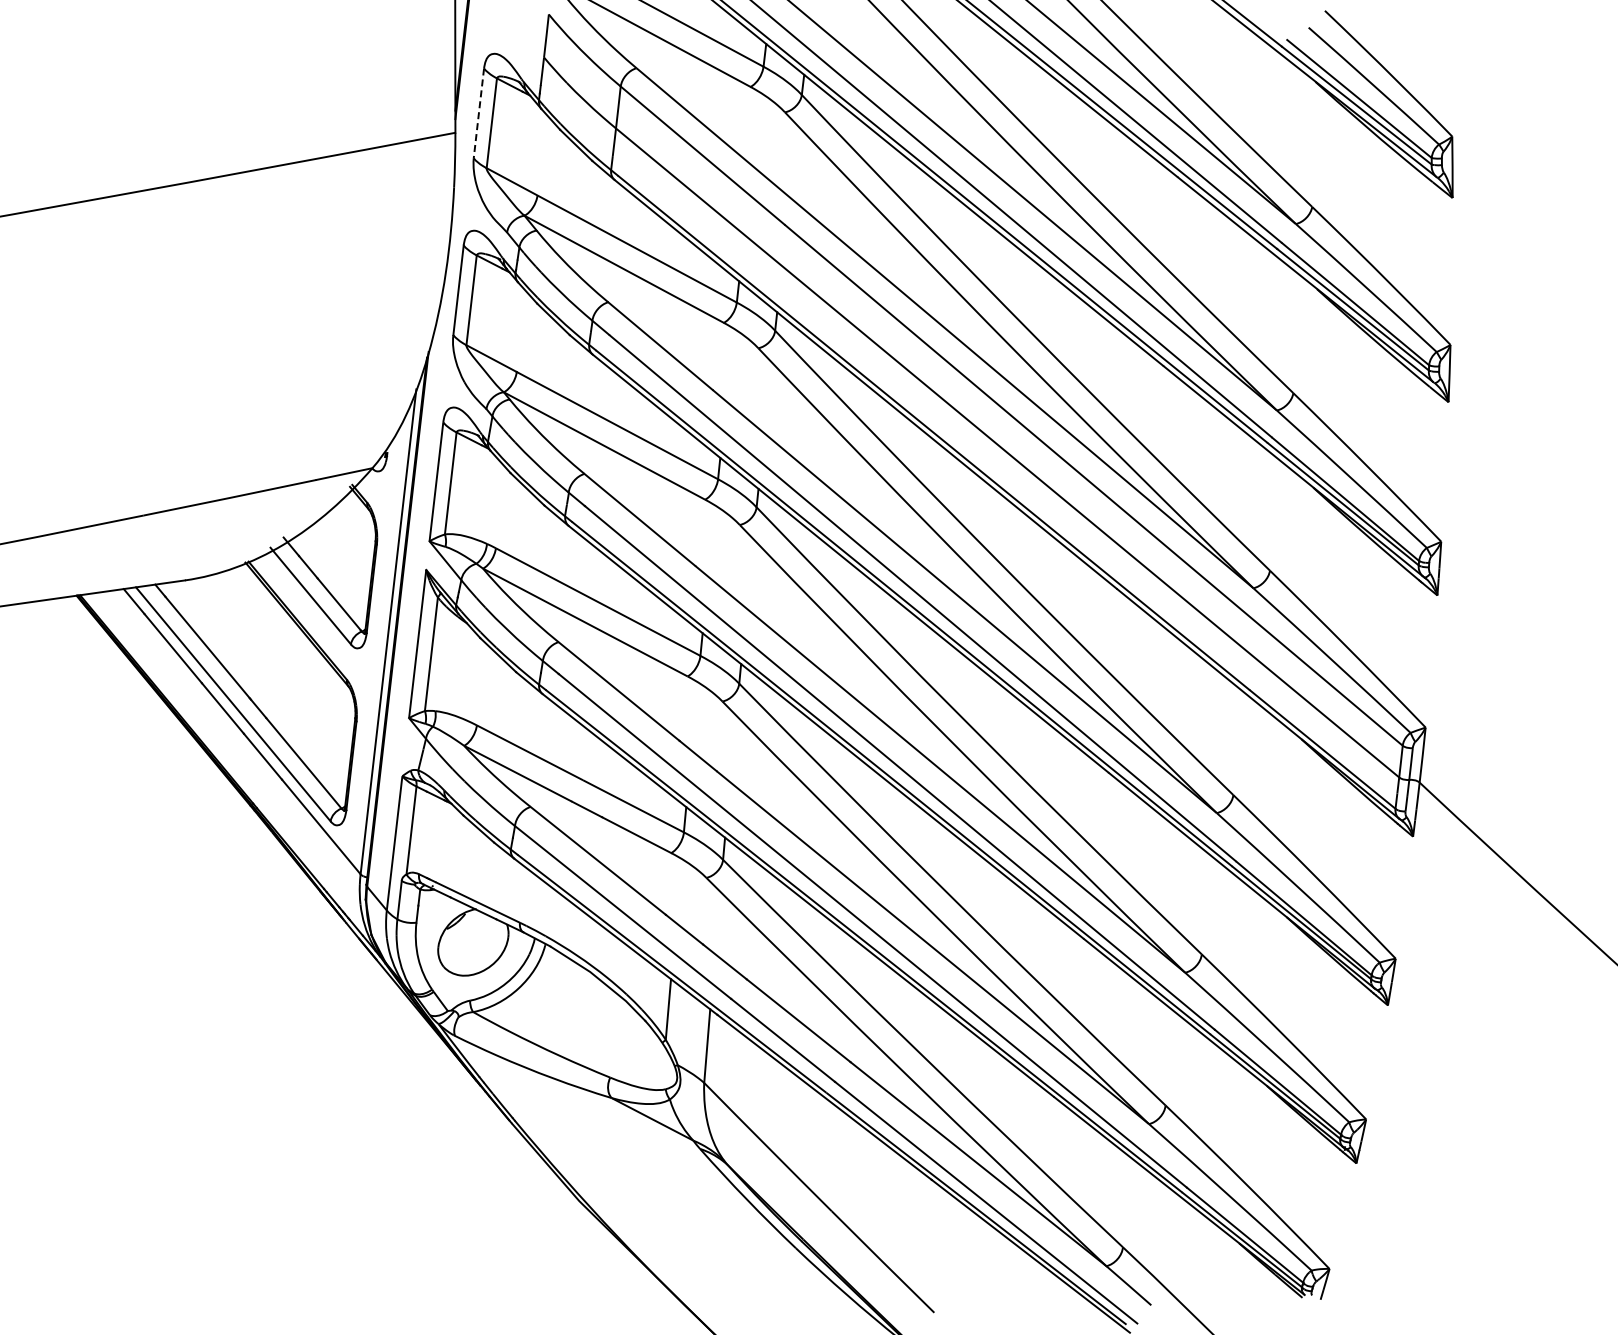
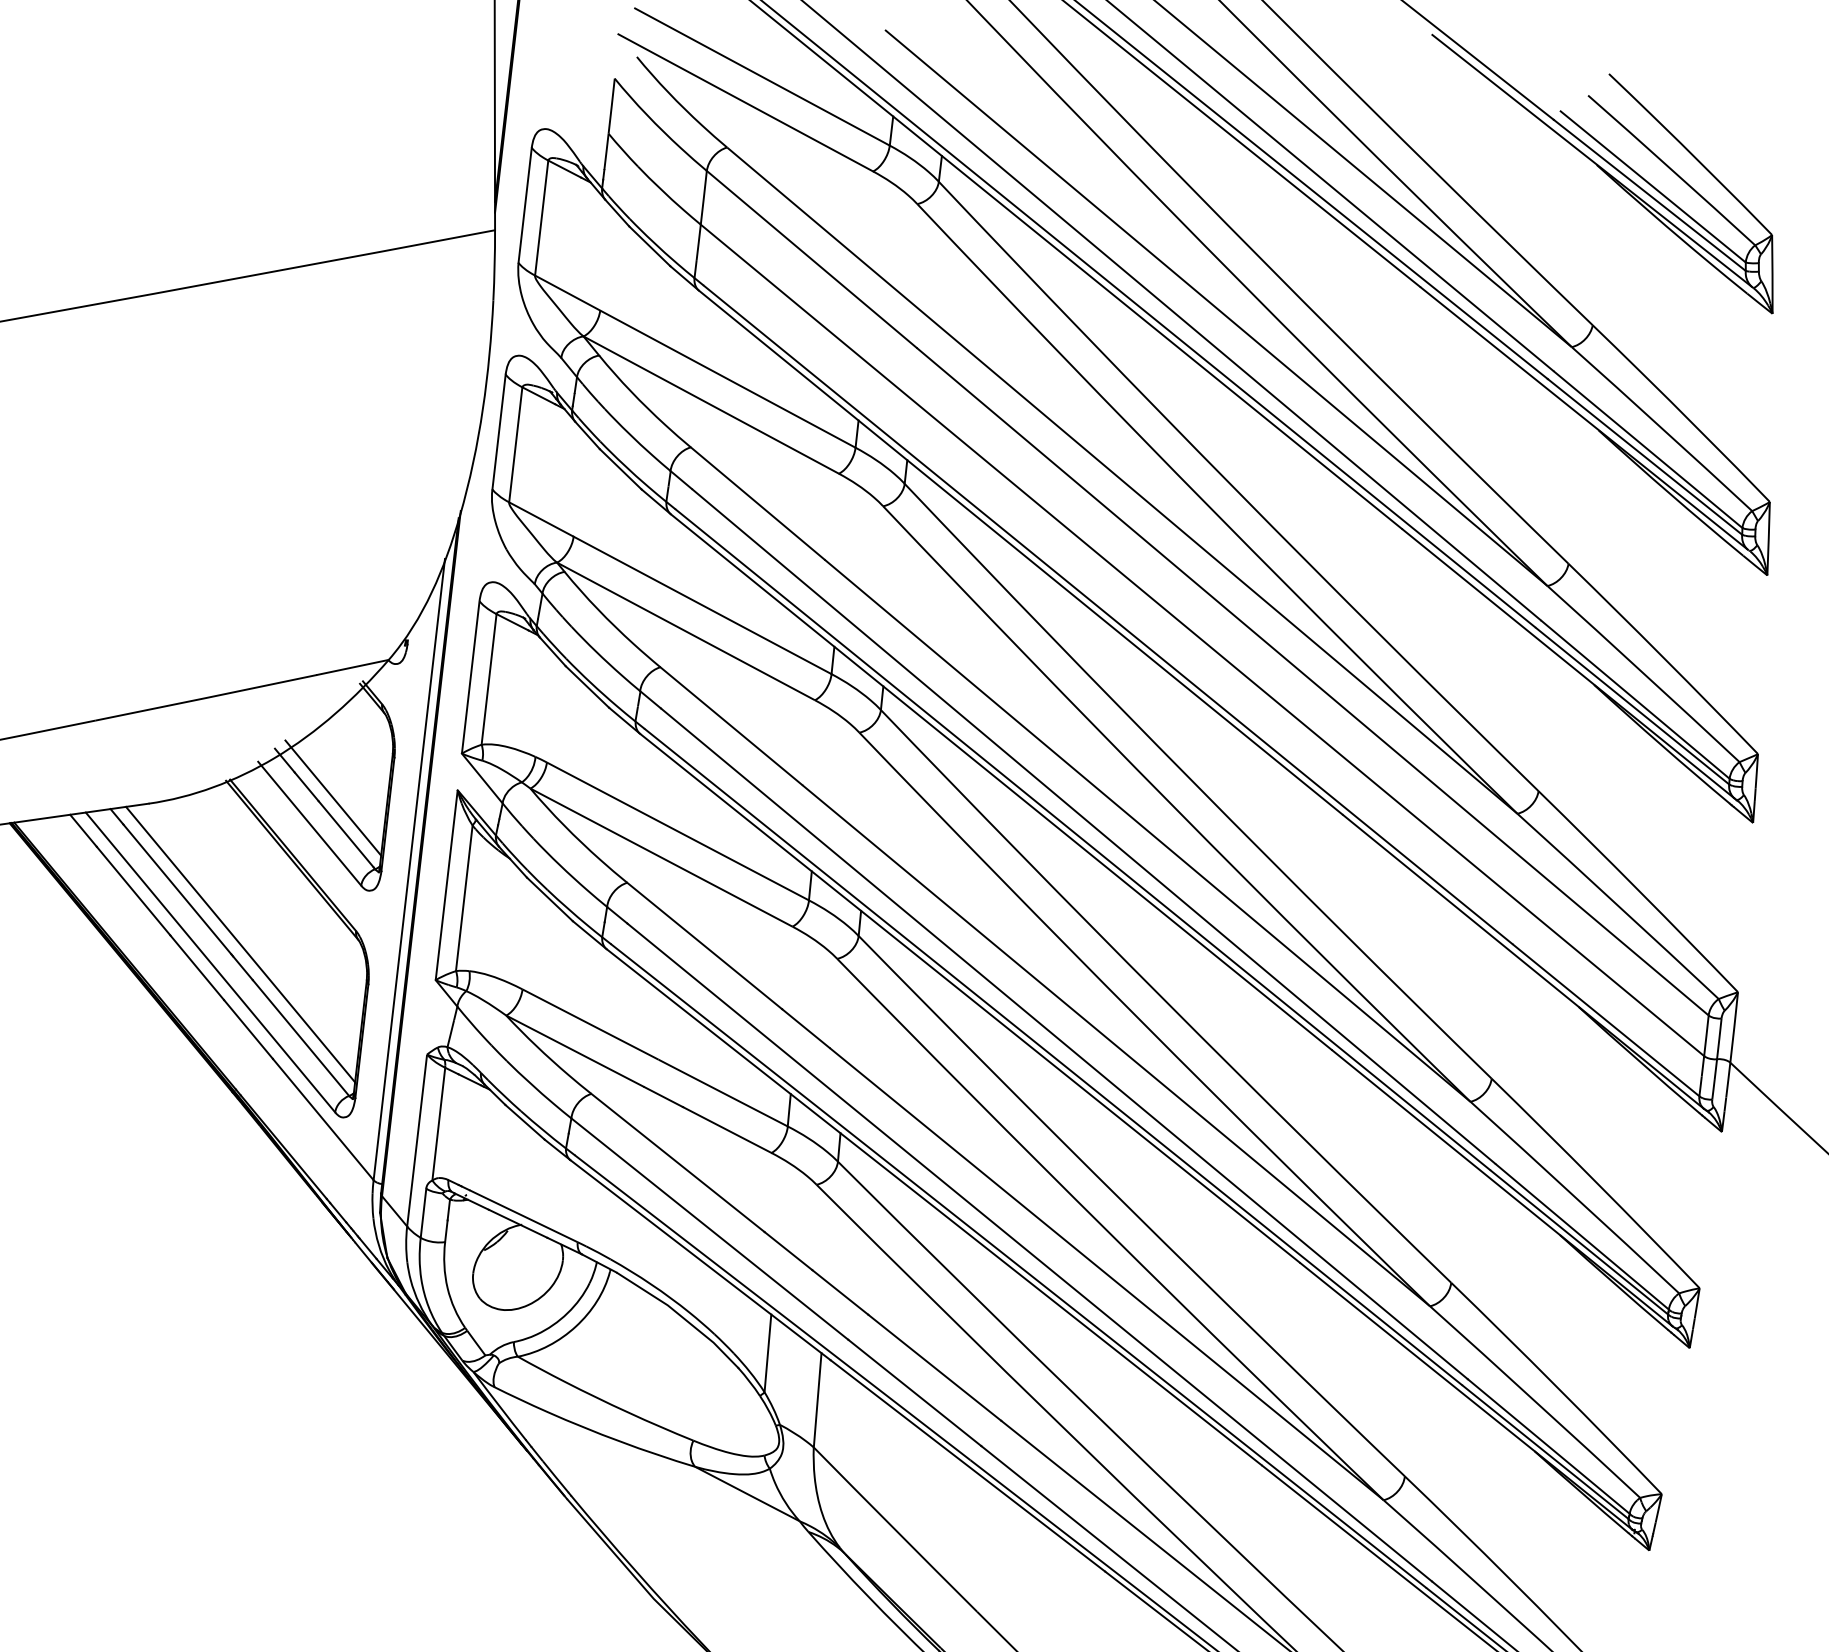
line: (478, 113) -> (524, 205), dashed -> solid
line: (328, 575) -> (332, 797), added
line: (256, 689) -> (240, 943), added

